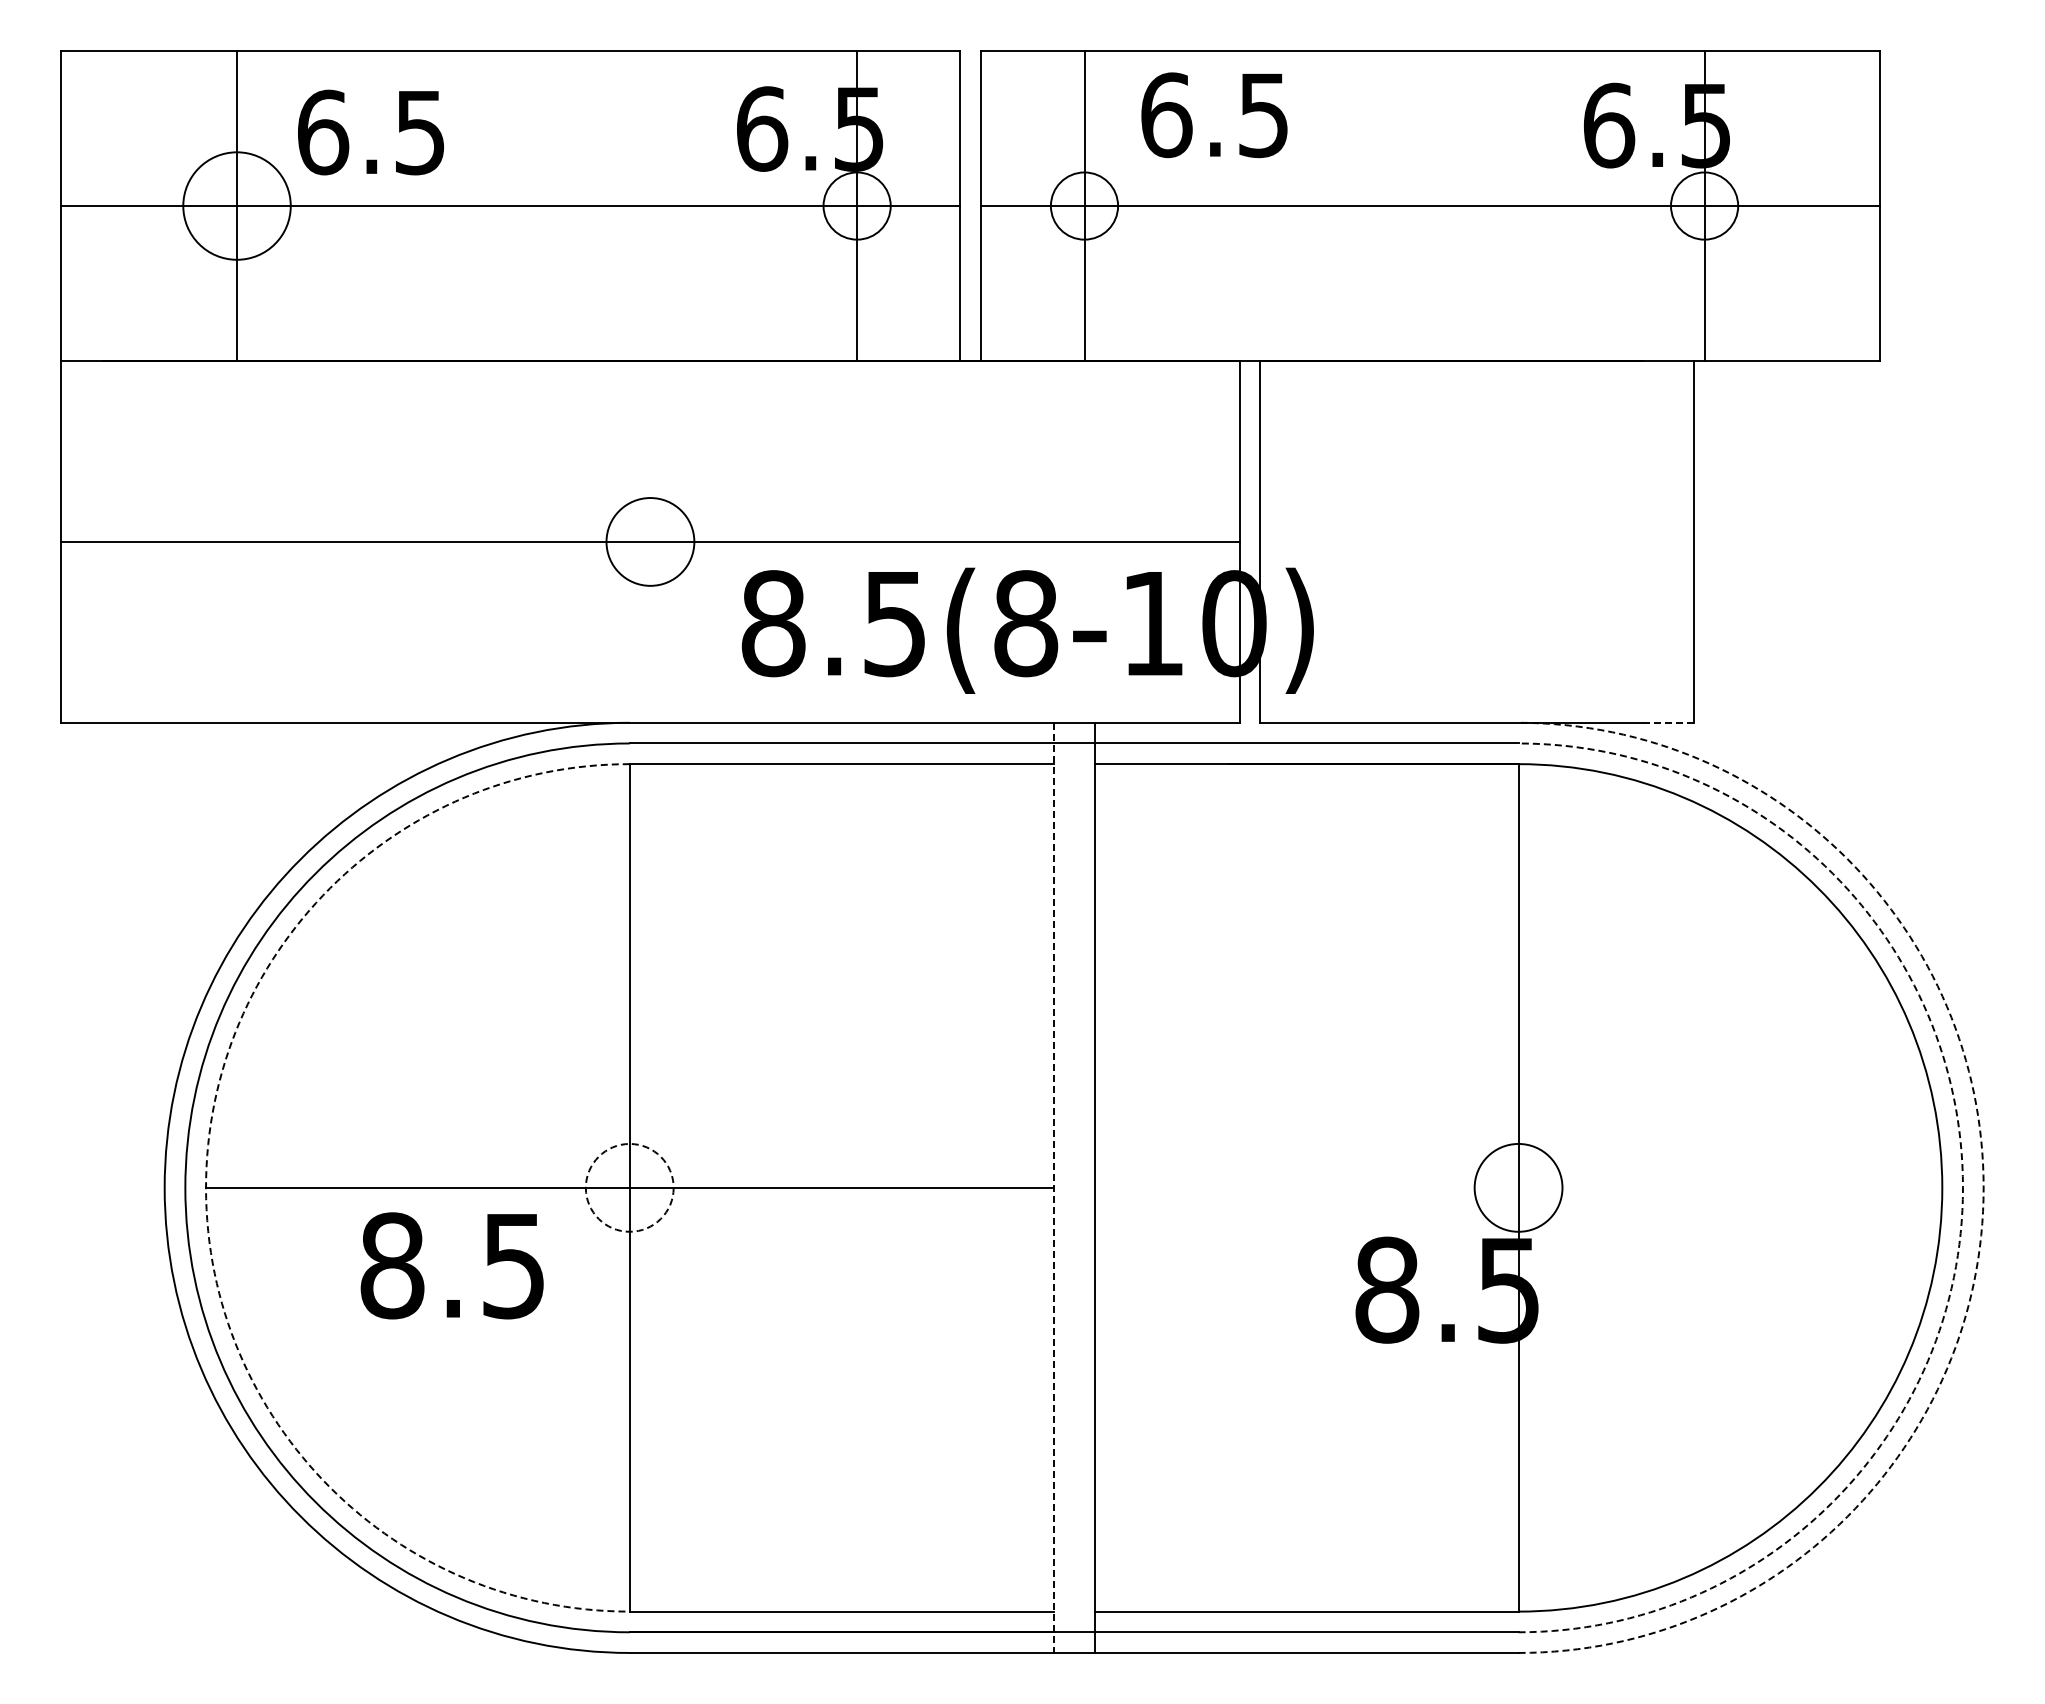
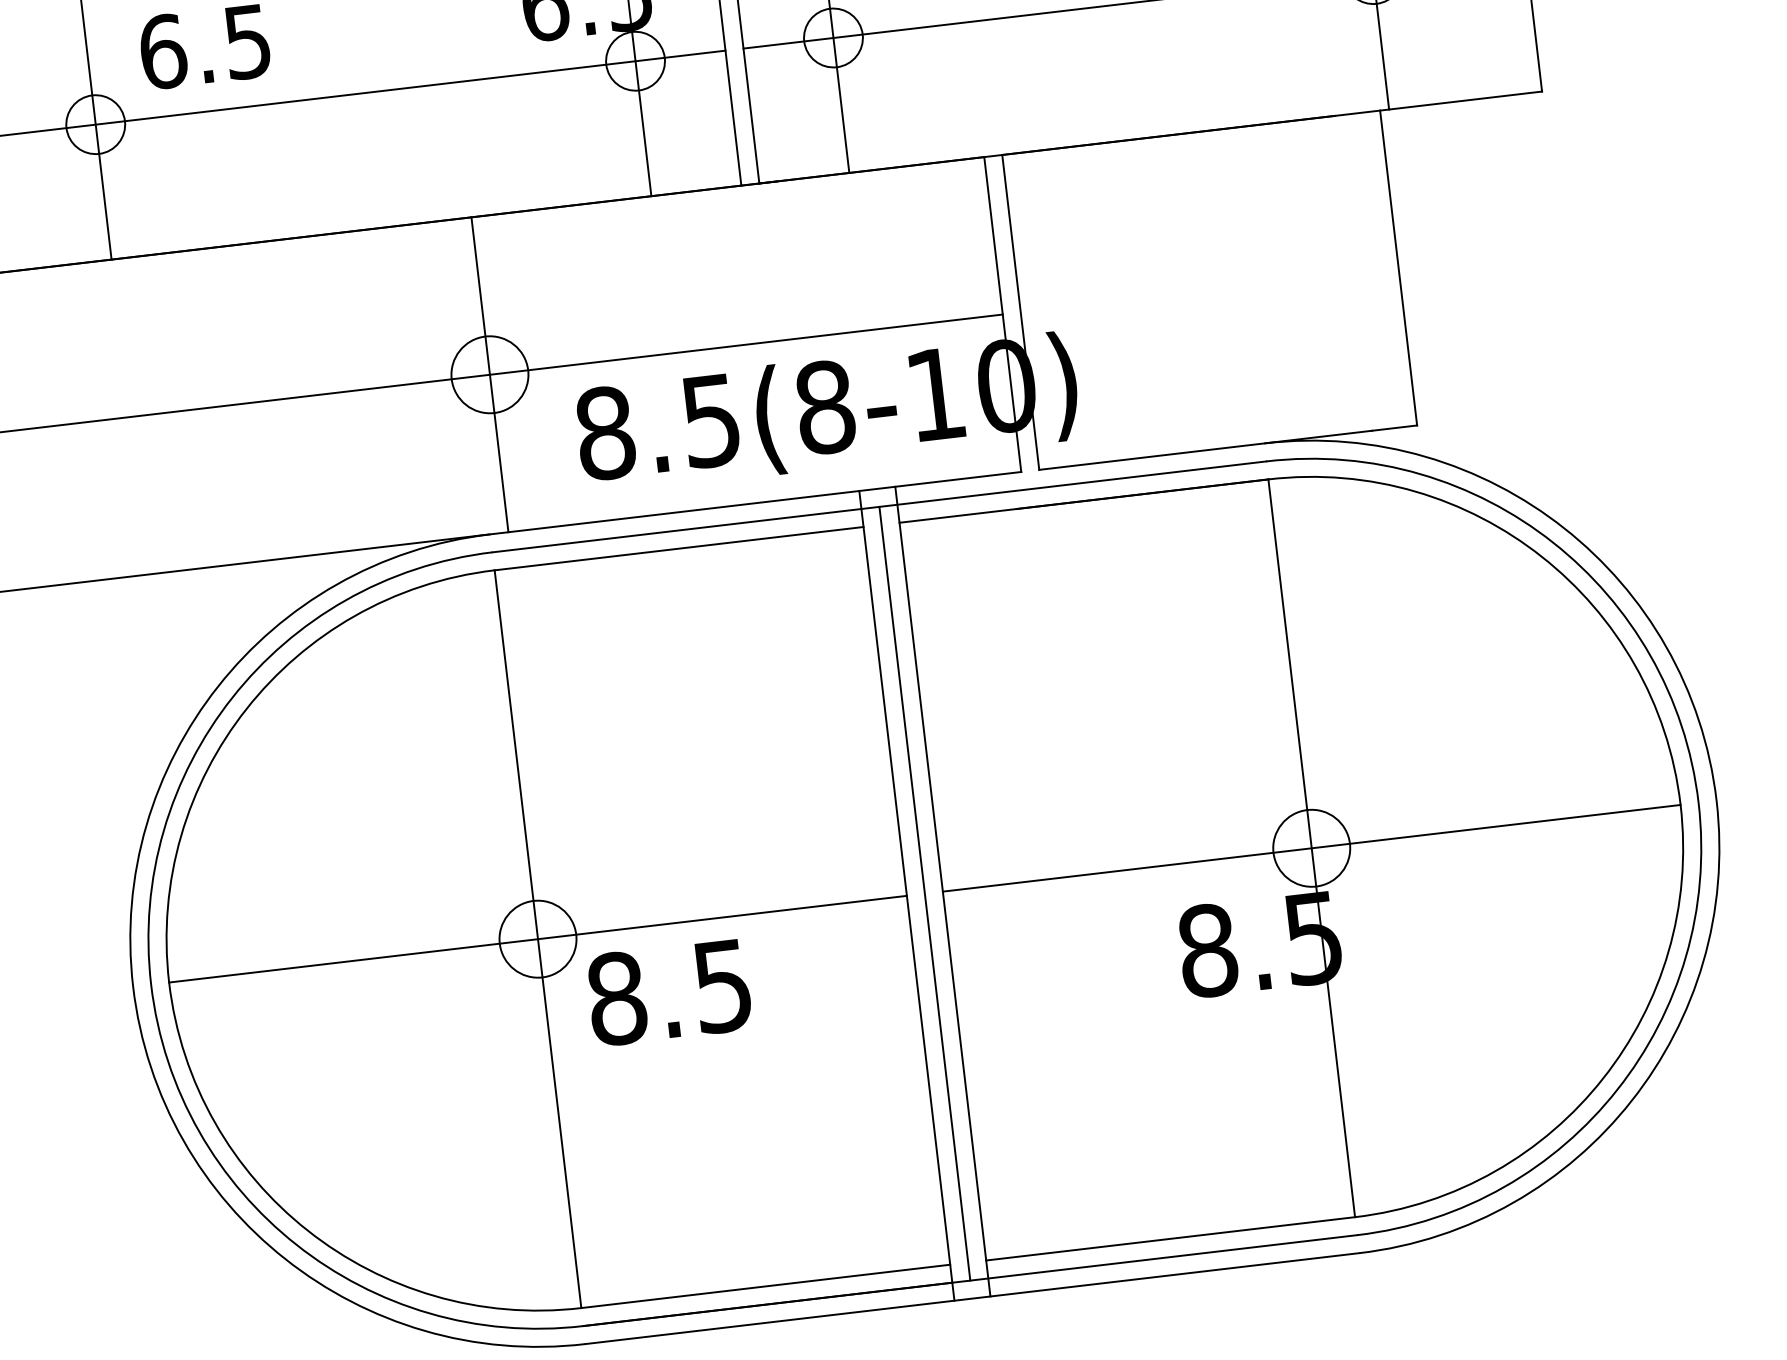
circle: (236, 205) -> (95, 124), size x0.62
line: (650, 541) -> (489, 374), added
line: (1668, 722) -> (1394, 427), dashed -> solid
arc: (206, 1187) -> (169, 982), dashed -> solid
circle: (629, 1187) -> (537, 938), dashed -> solid
line: (1074, 1187) -> (925, 893), added
line: (1518, 1187) -> (1311, 847), added
arc: (1962, 1187) -> (1698, 802), dashed -> solid
arc: (1983, 1187) -> (1716, 800), dashed -> solid
line: (1053, 1188) -> (906, 896), dashed -> solid
text: (451, 1265) -> (668, 992), moved

